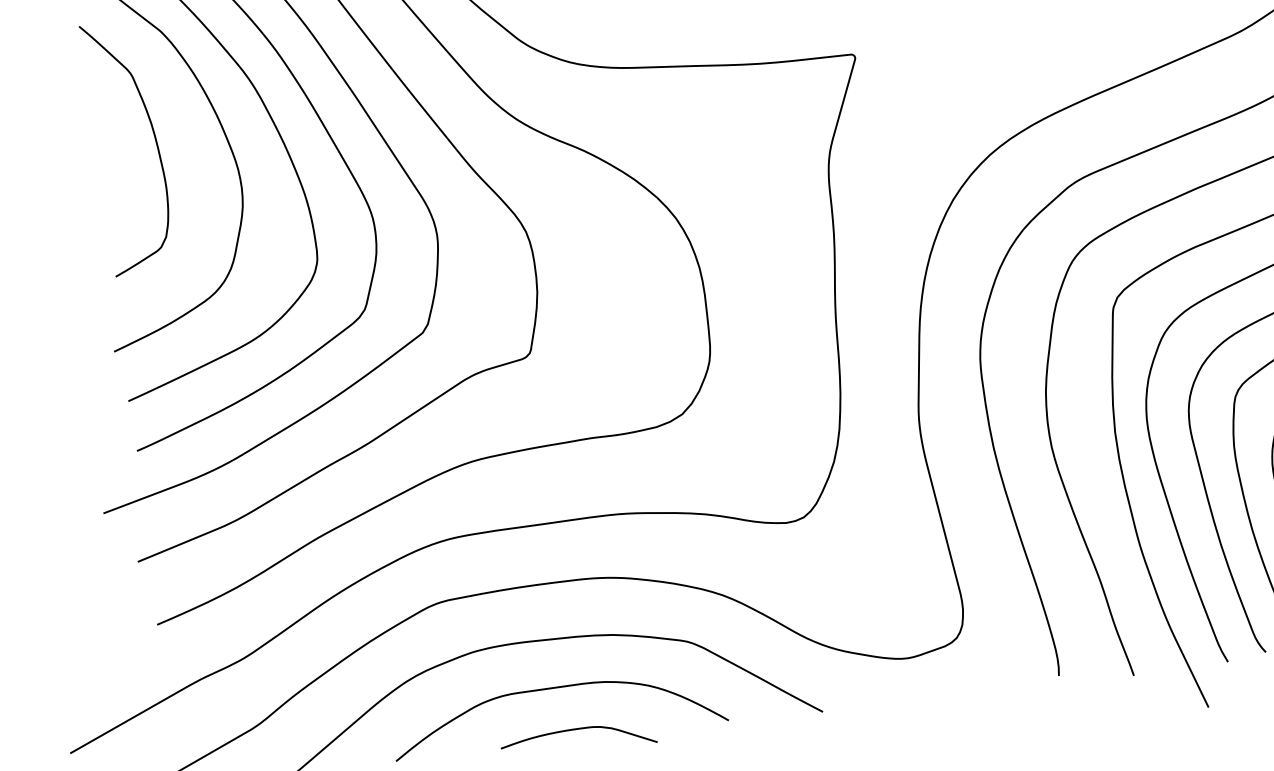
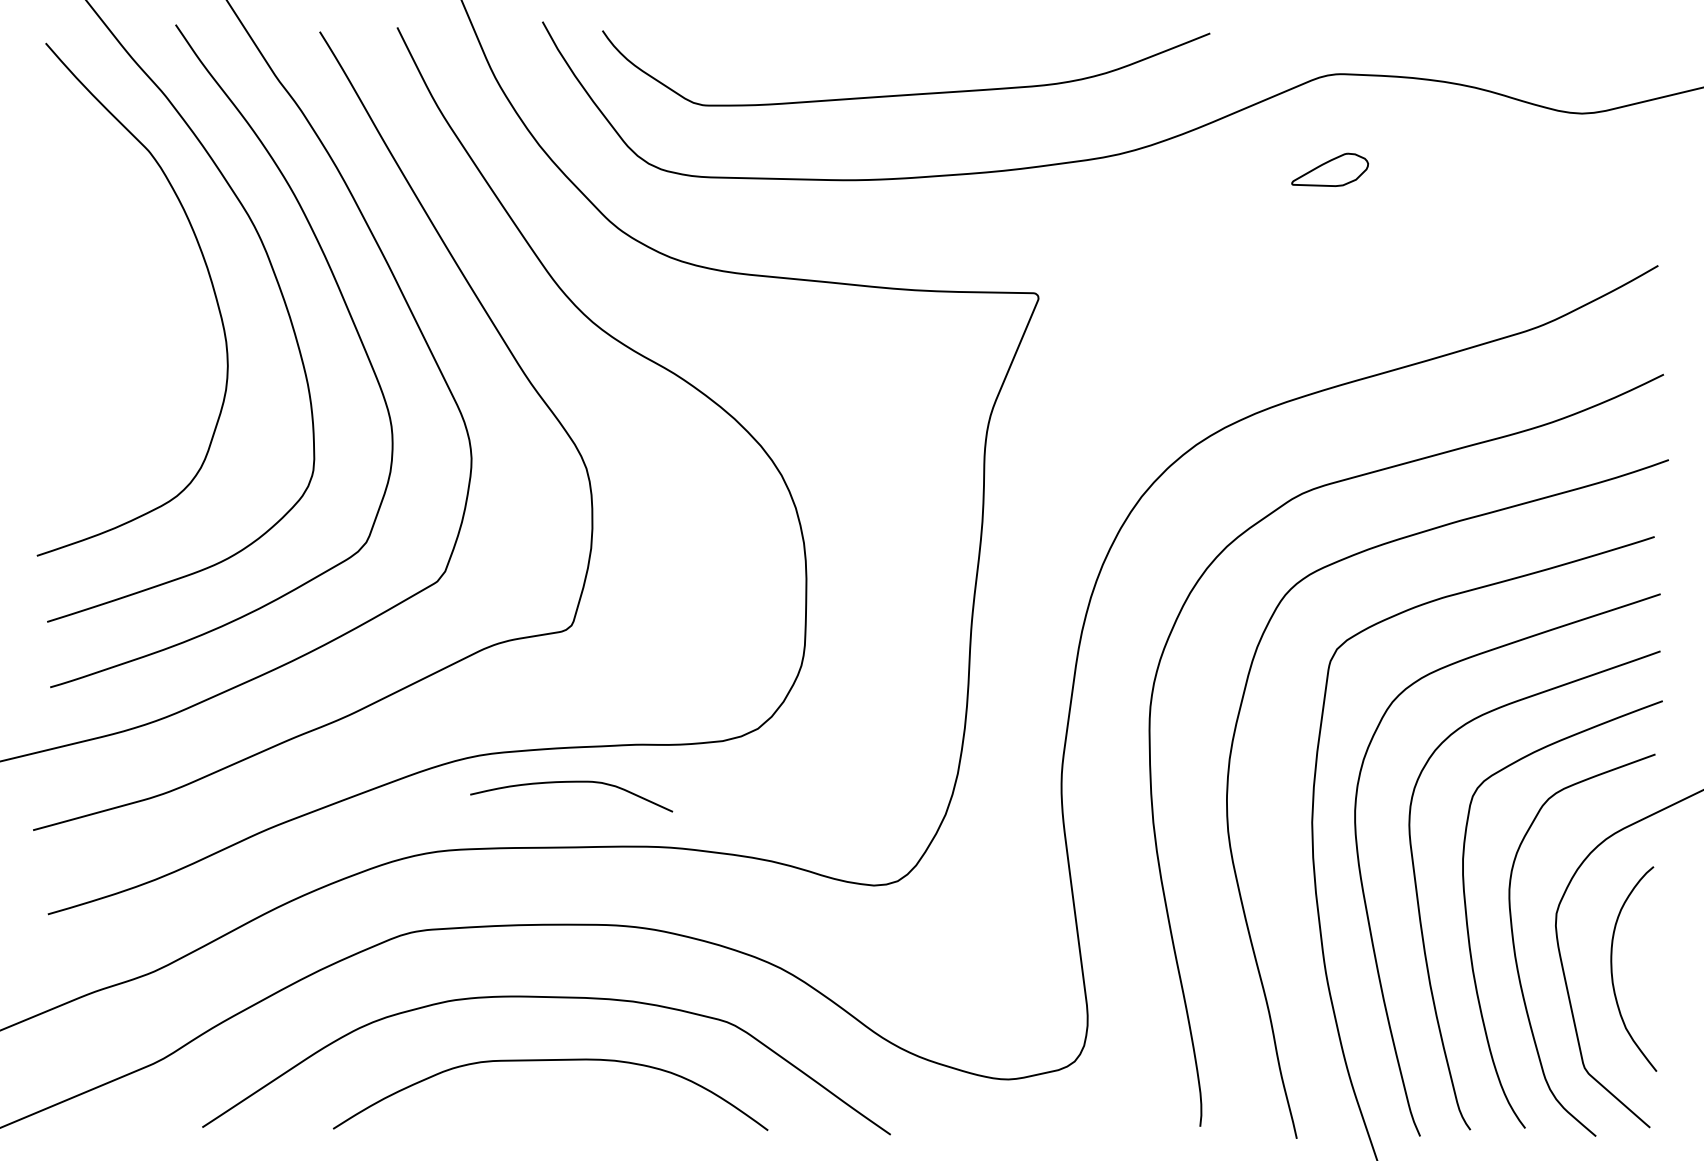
curve: (155, 143) -> (124, 294), removed
curve: (577, 729) -> (571, 782), moved

